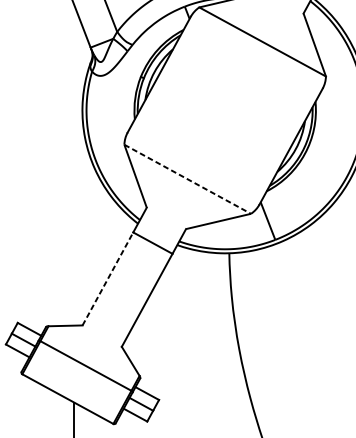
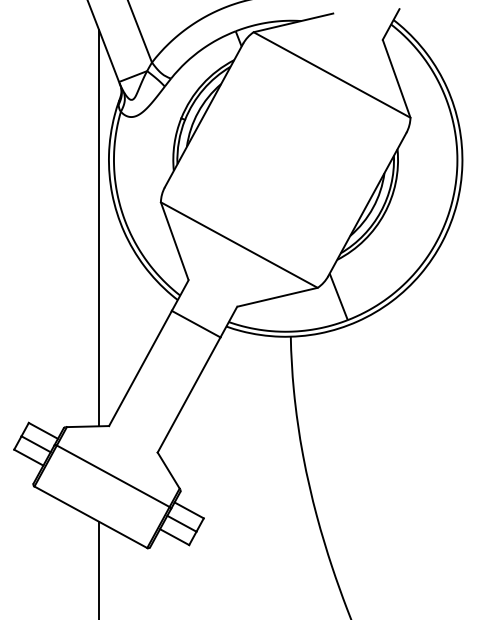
line: (74, 165) -> (99, 227), added
line: (187, 179) -> (239, 245), dashed -> solid
line: (107, 278) -> (140, 368), dashed -> solid

